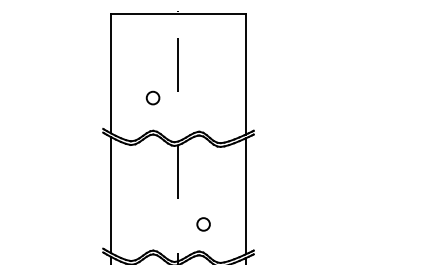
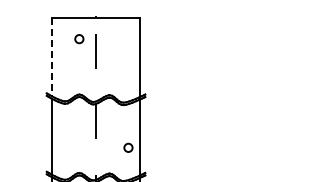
line: (110, 74) -> (51, 57), solid -> dashed
circle: (153, 98) -> (79, 39), moved
circle: (203, 223) -> (128, 147), moved

